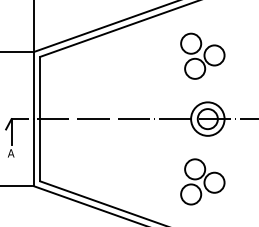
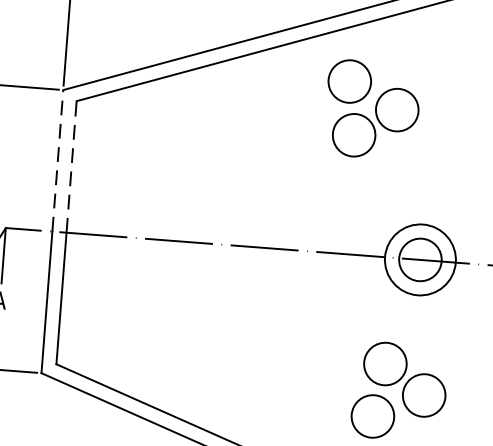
part: (202, 55) -> (371, 108), moved
line: (33, 85) -> (57, 160), solid -> dashed
line: (40, 87) -> (72, 165), solid -> dashed

